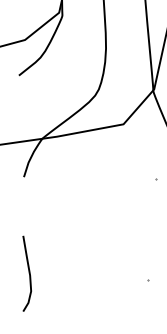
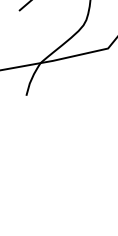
curve: (28, 273) -> (33, 176), removed

